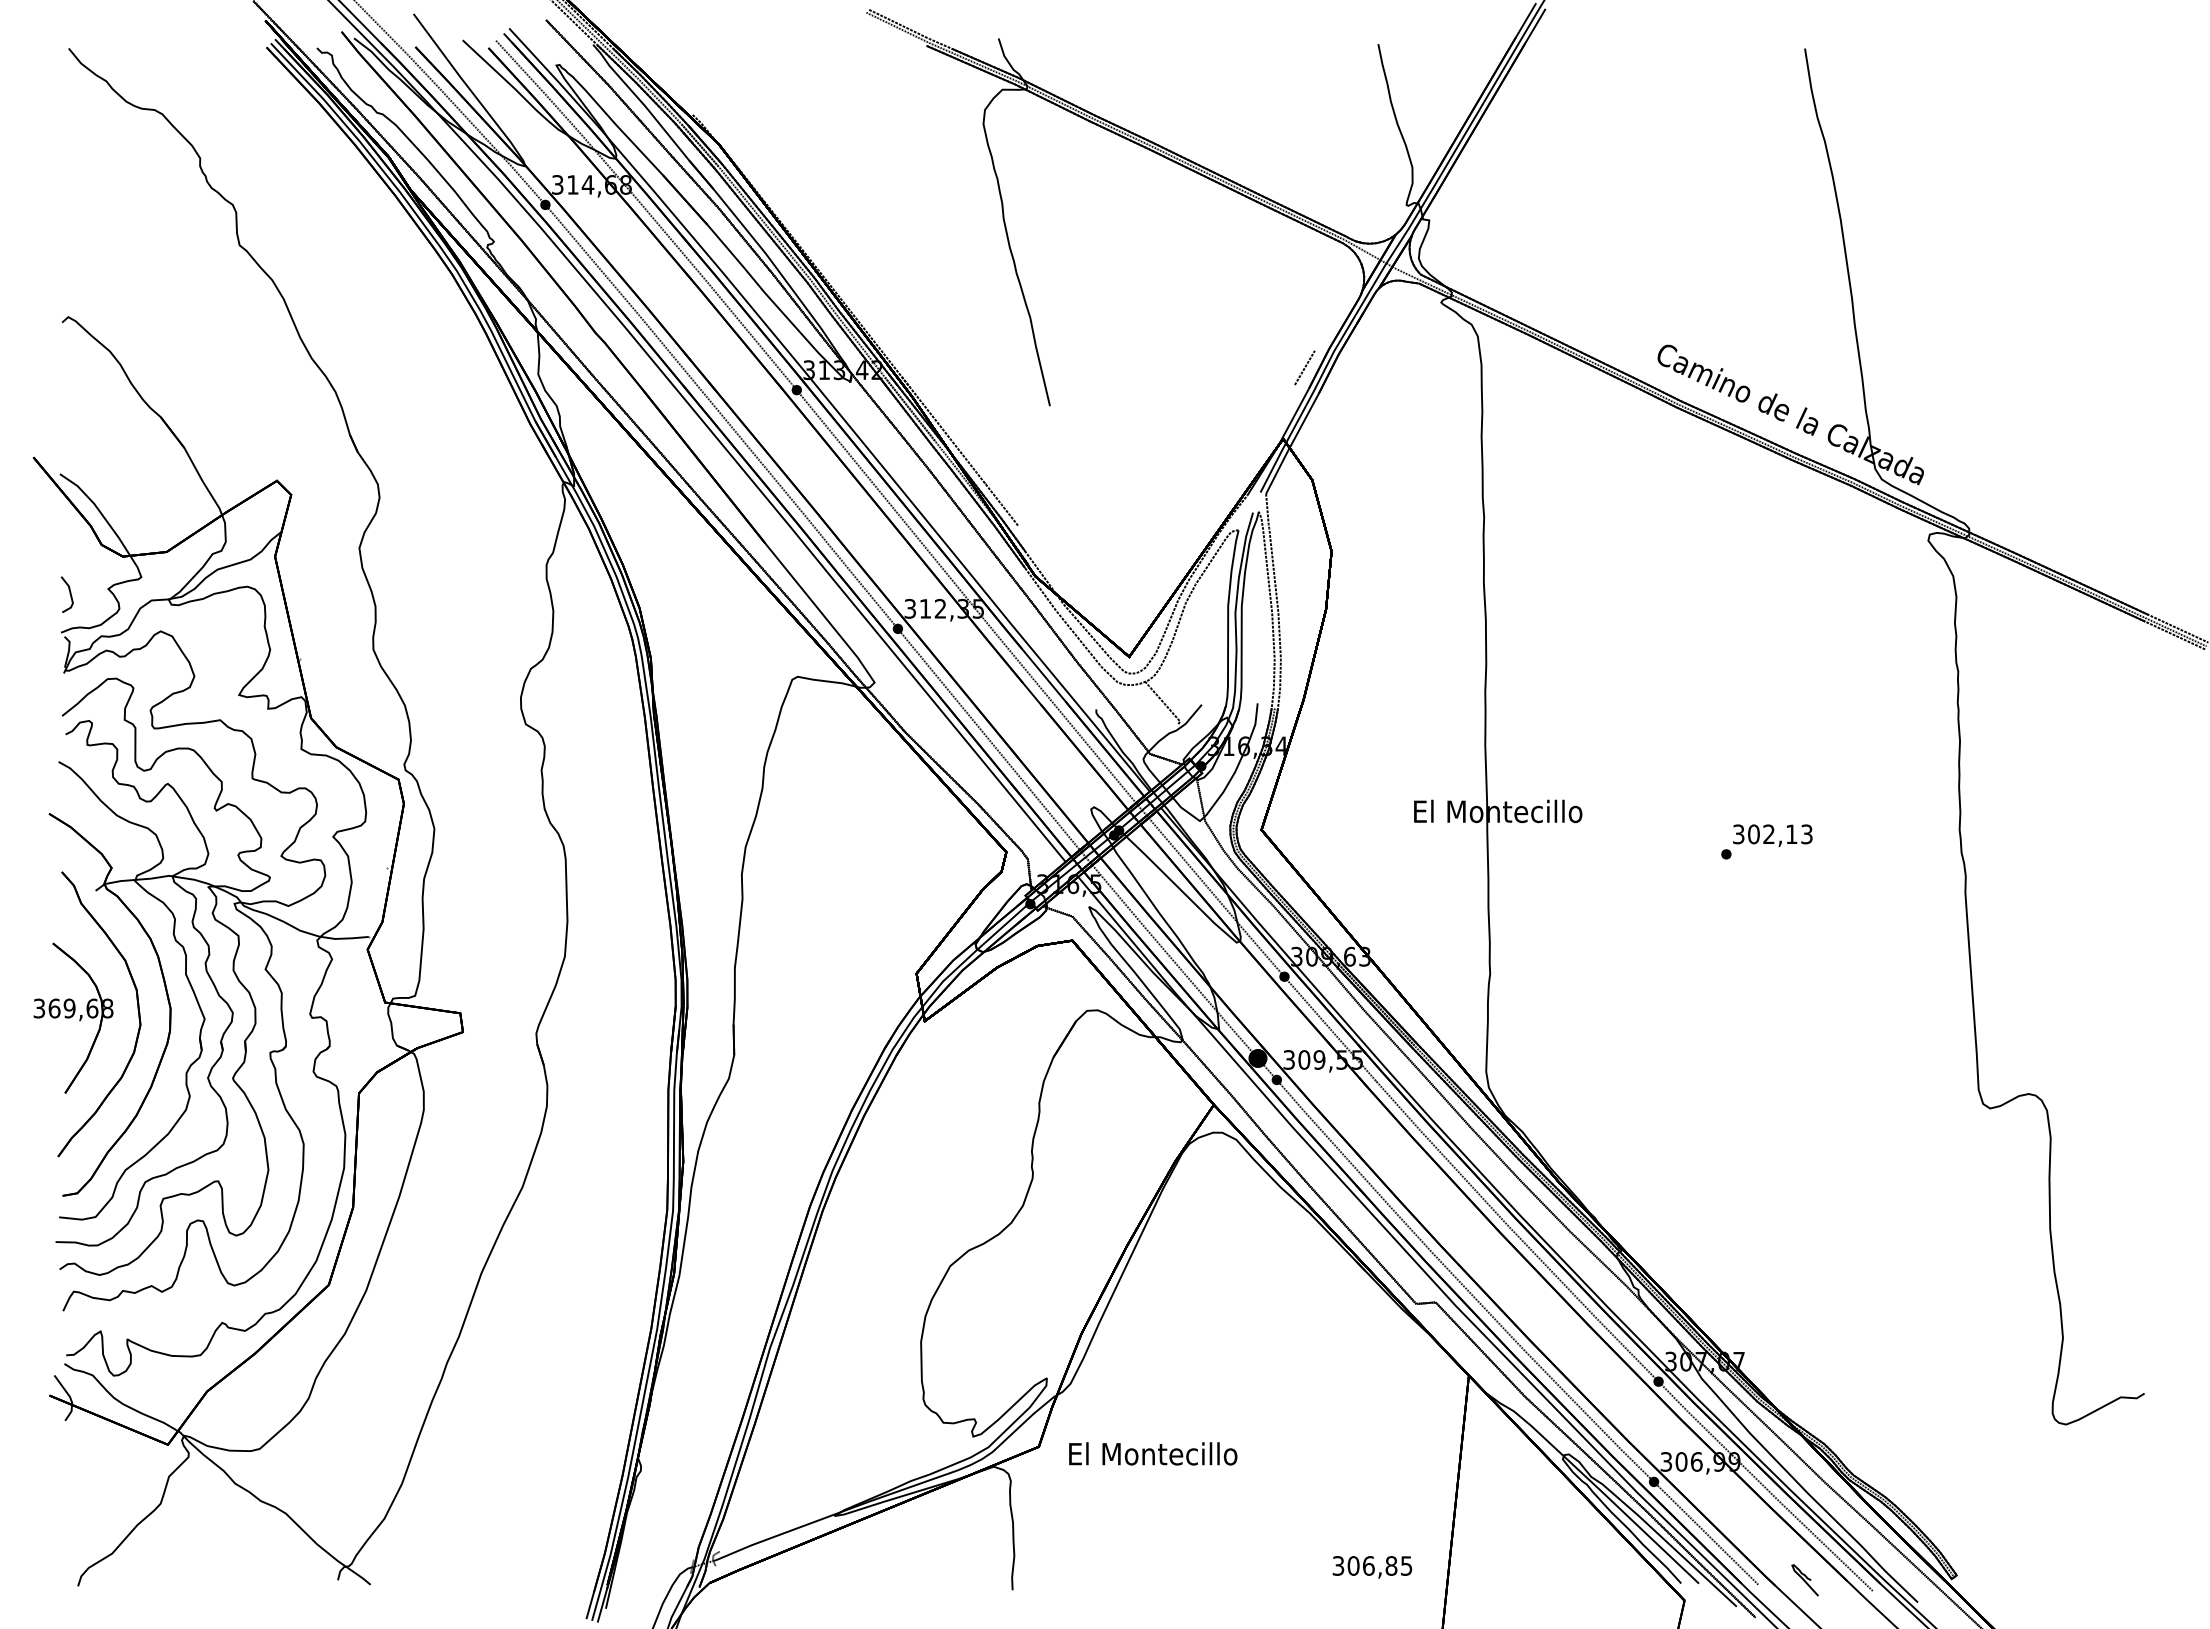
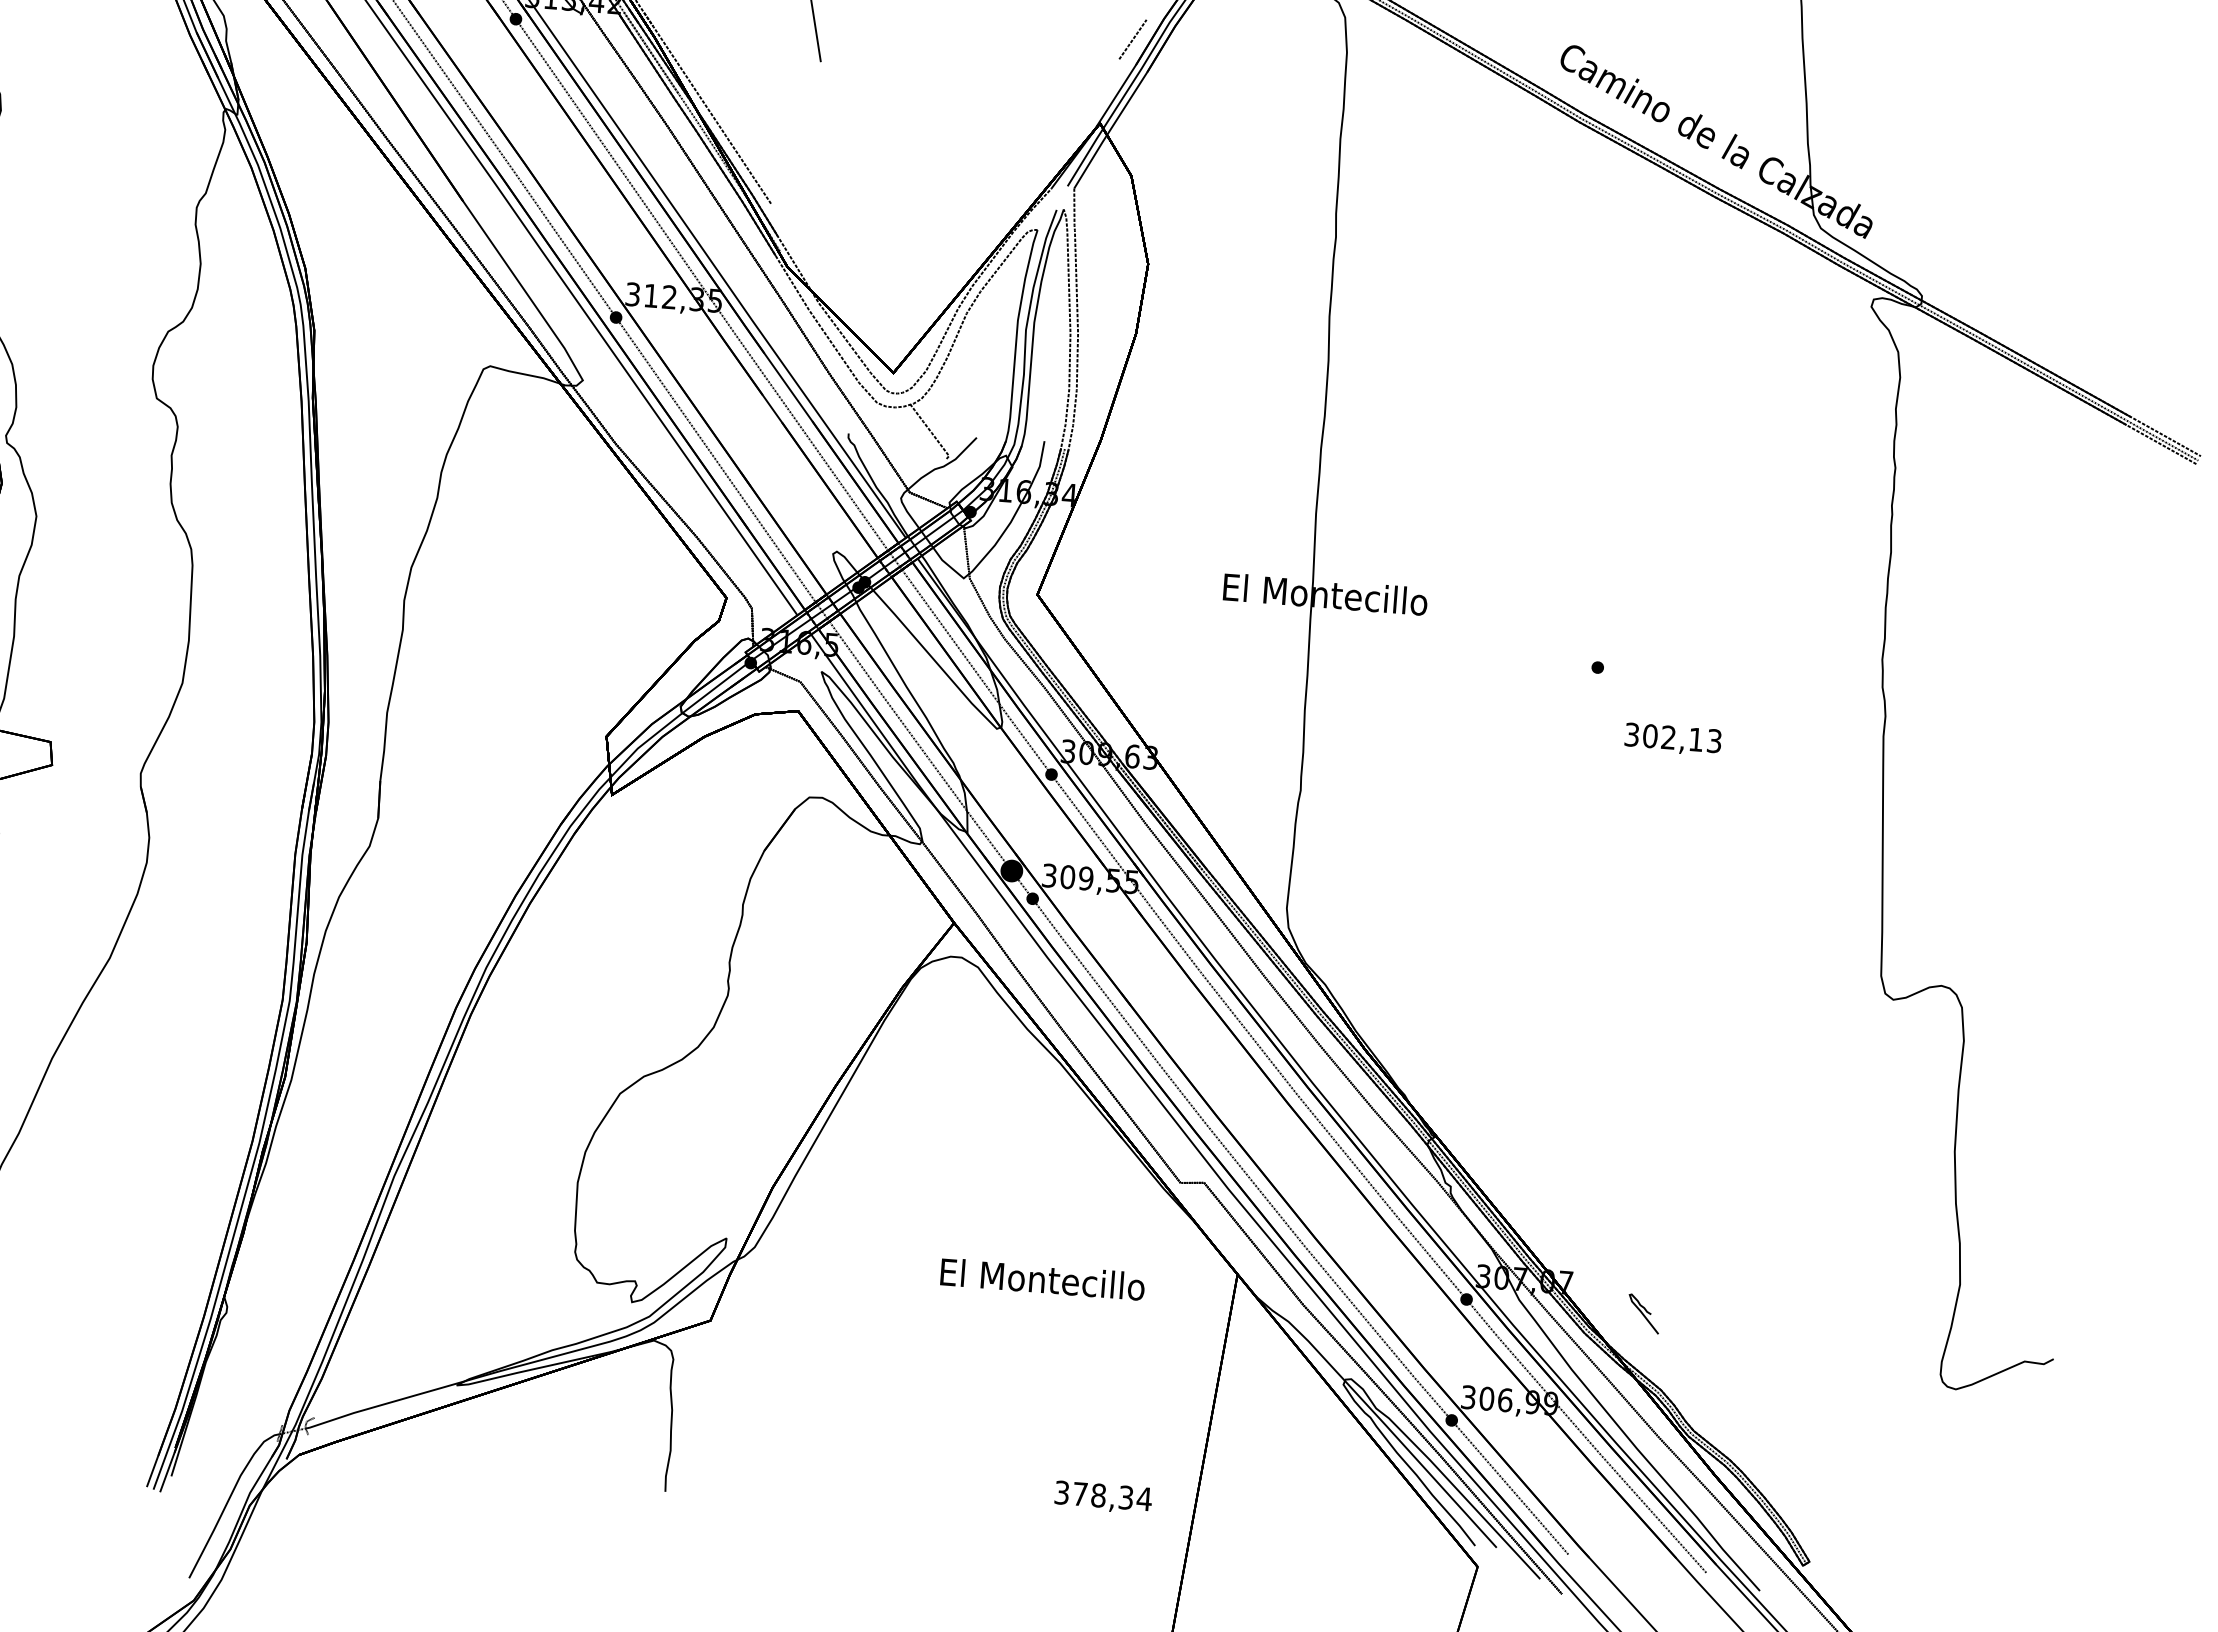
text: (1772, 835) -> (1672, 739), moved
text: (1153, 1453) -> (1043, 1278), moved
text: (1379, 1565) -> (1111, 1496), 306,85 -> 378,34
curve: (1804, 1580) -> (1643, 1314), moved

